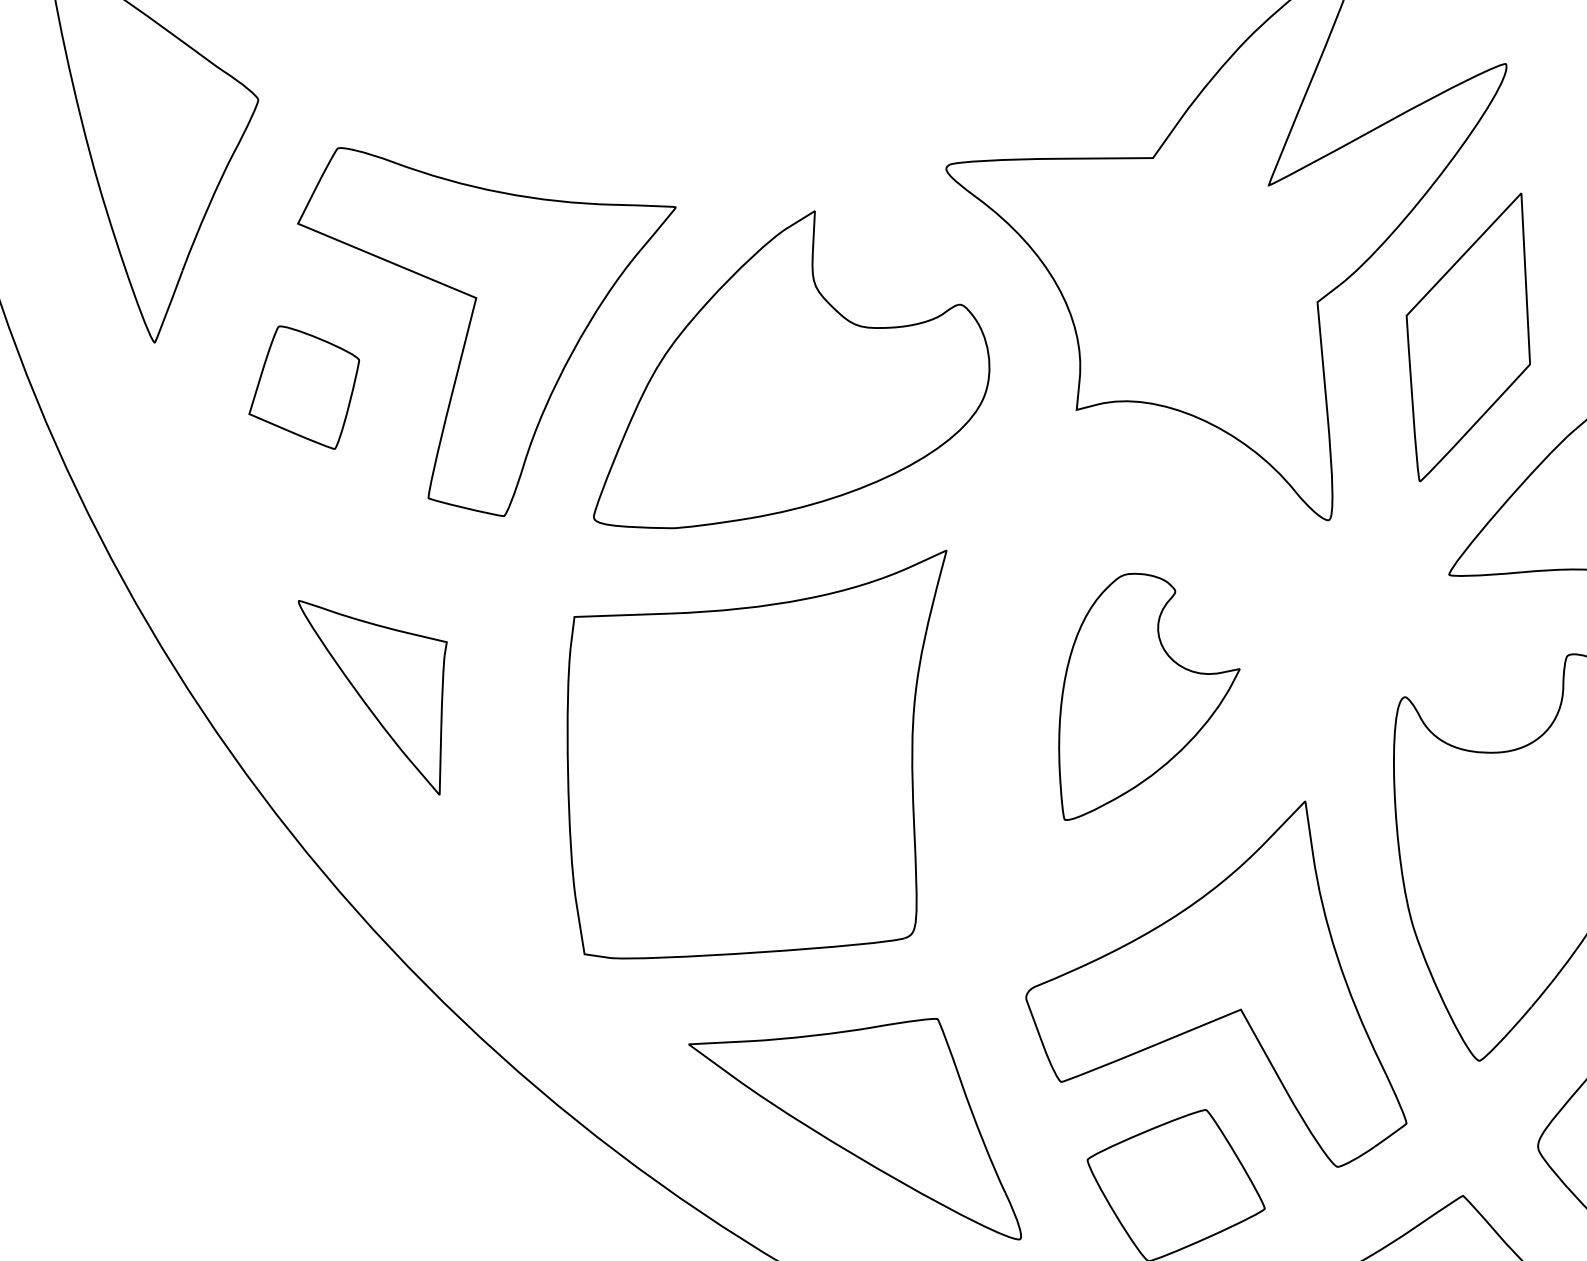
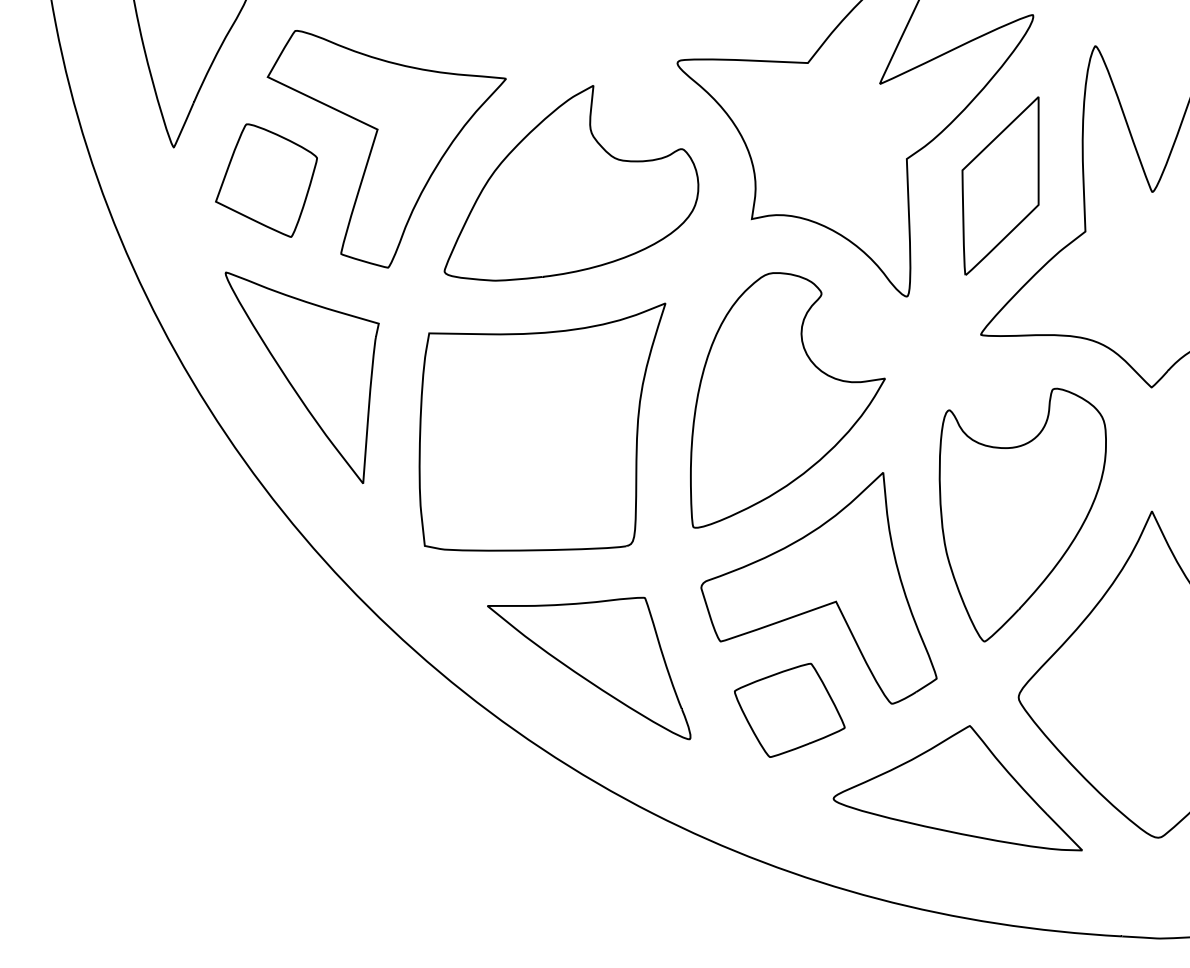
part: (304, 387) -> (266, 180), size x1.43
part: (1147, 694) -> (787, 400), size x1.67
part: (375, 697) -> (301, 377), size x1.67

